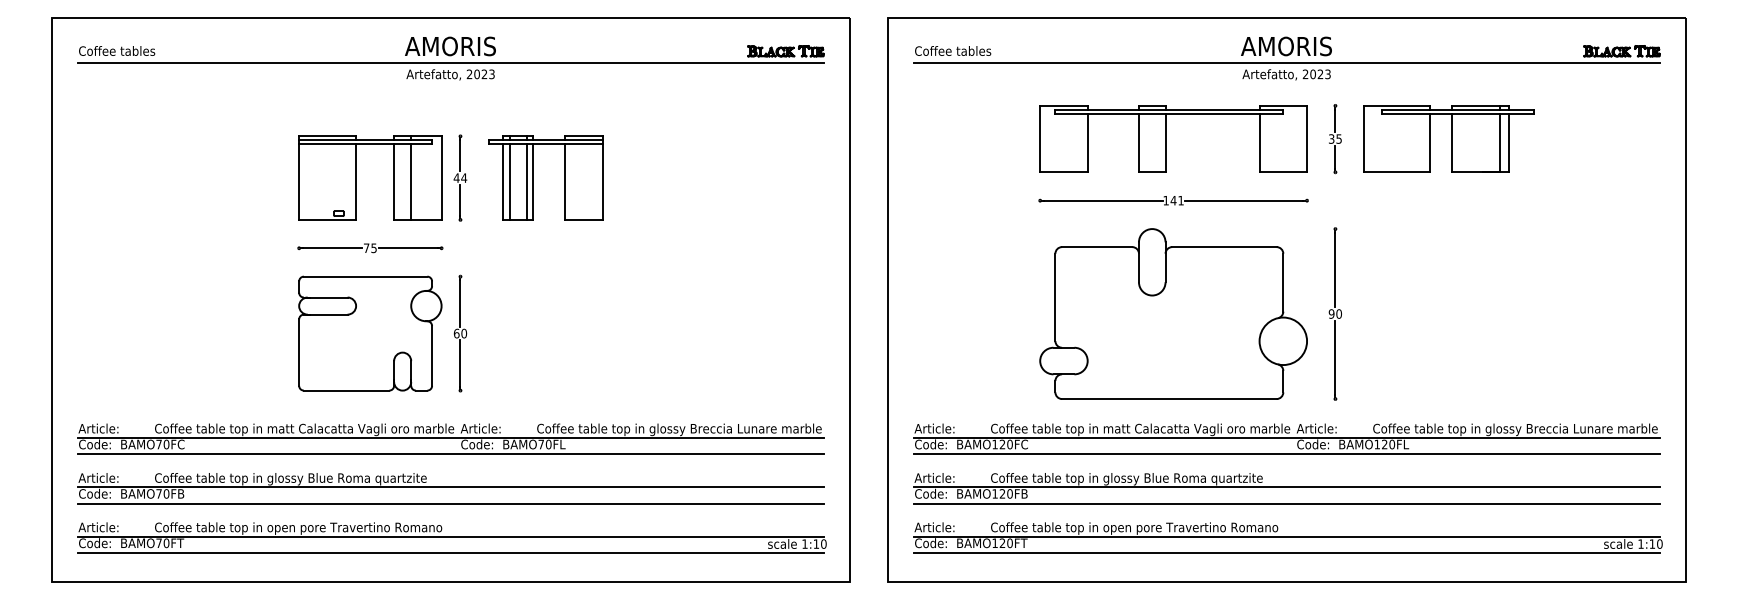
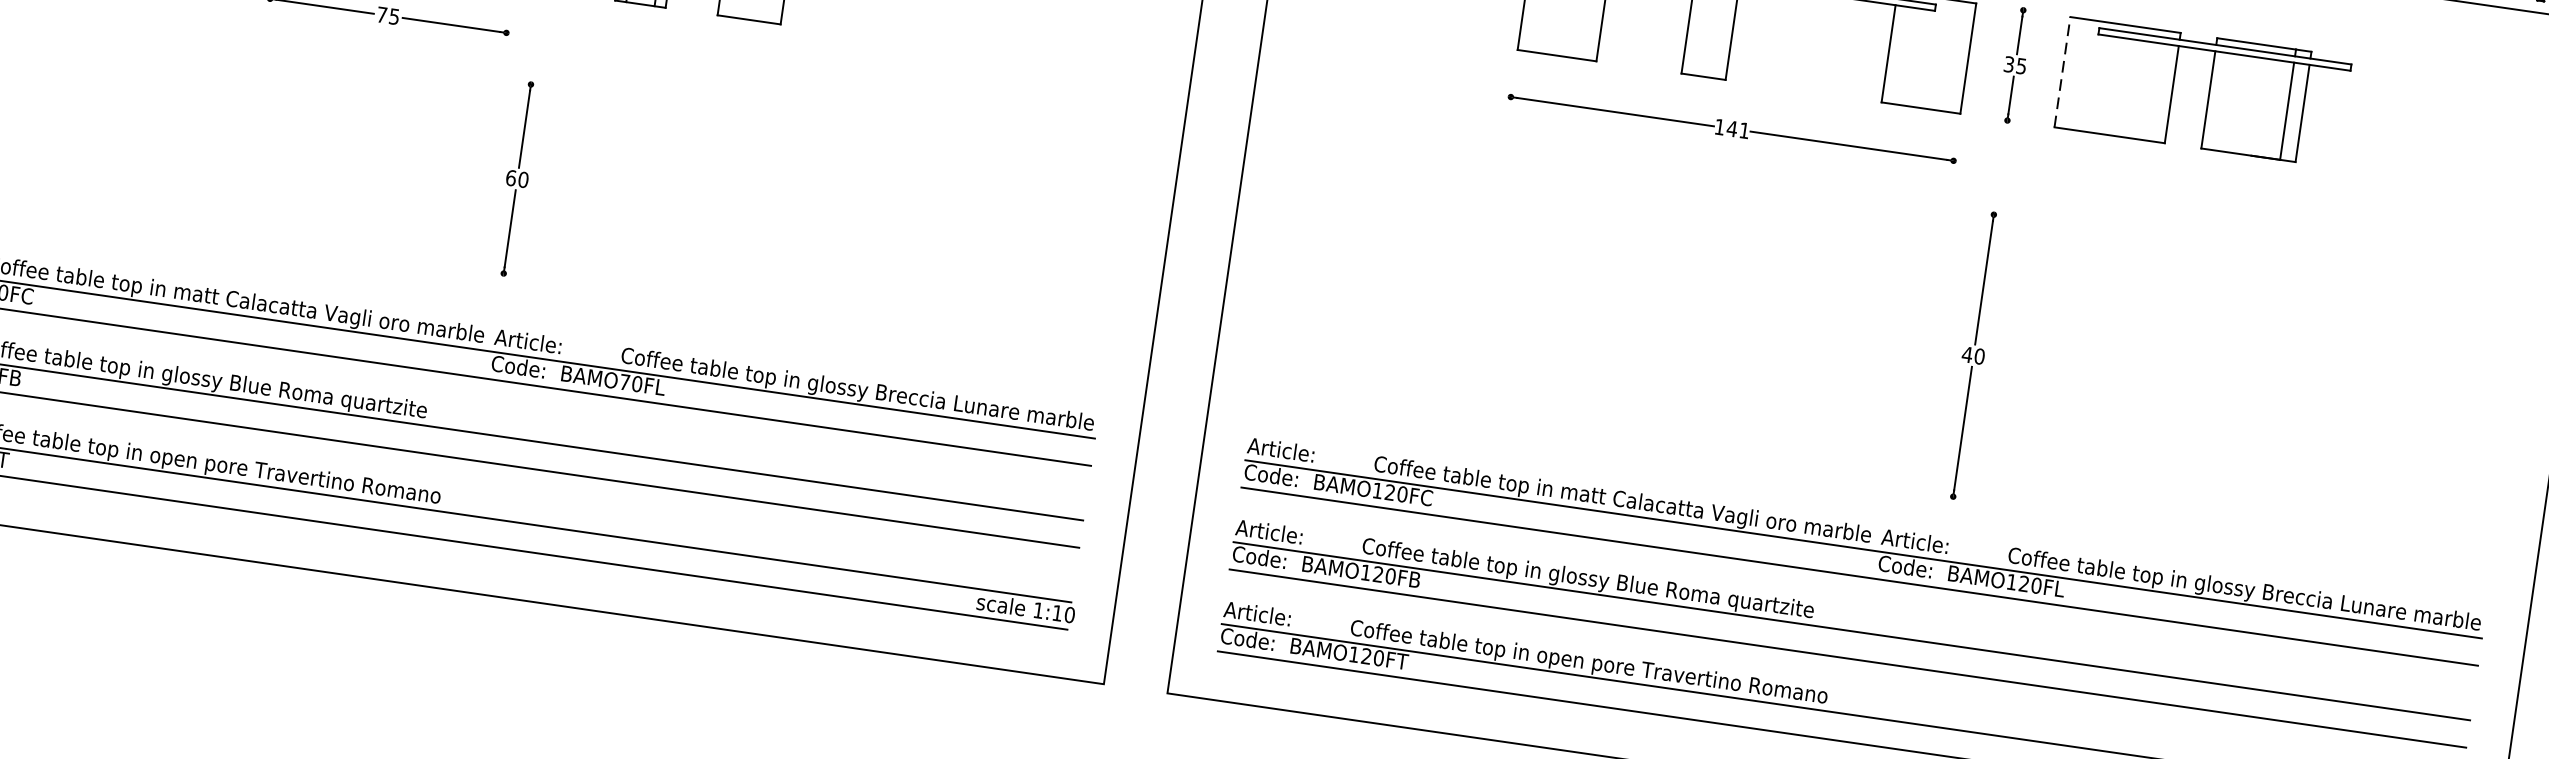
line: (1363, 138) -> (2062, 71), solid -> dashed
part: (1173, 313) -> (1705, 316), removed
text: (1331, 313) -> (1967, 353), 90 -> 40
part: (370, 333) -> (368, 157), removed

